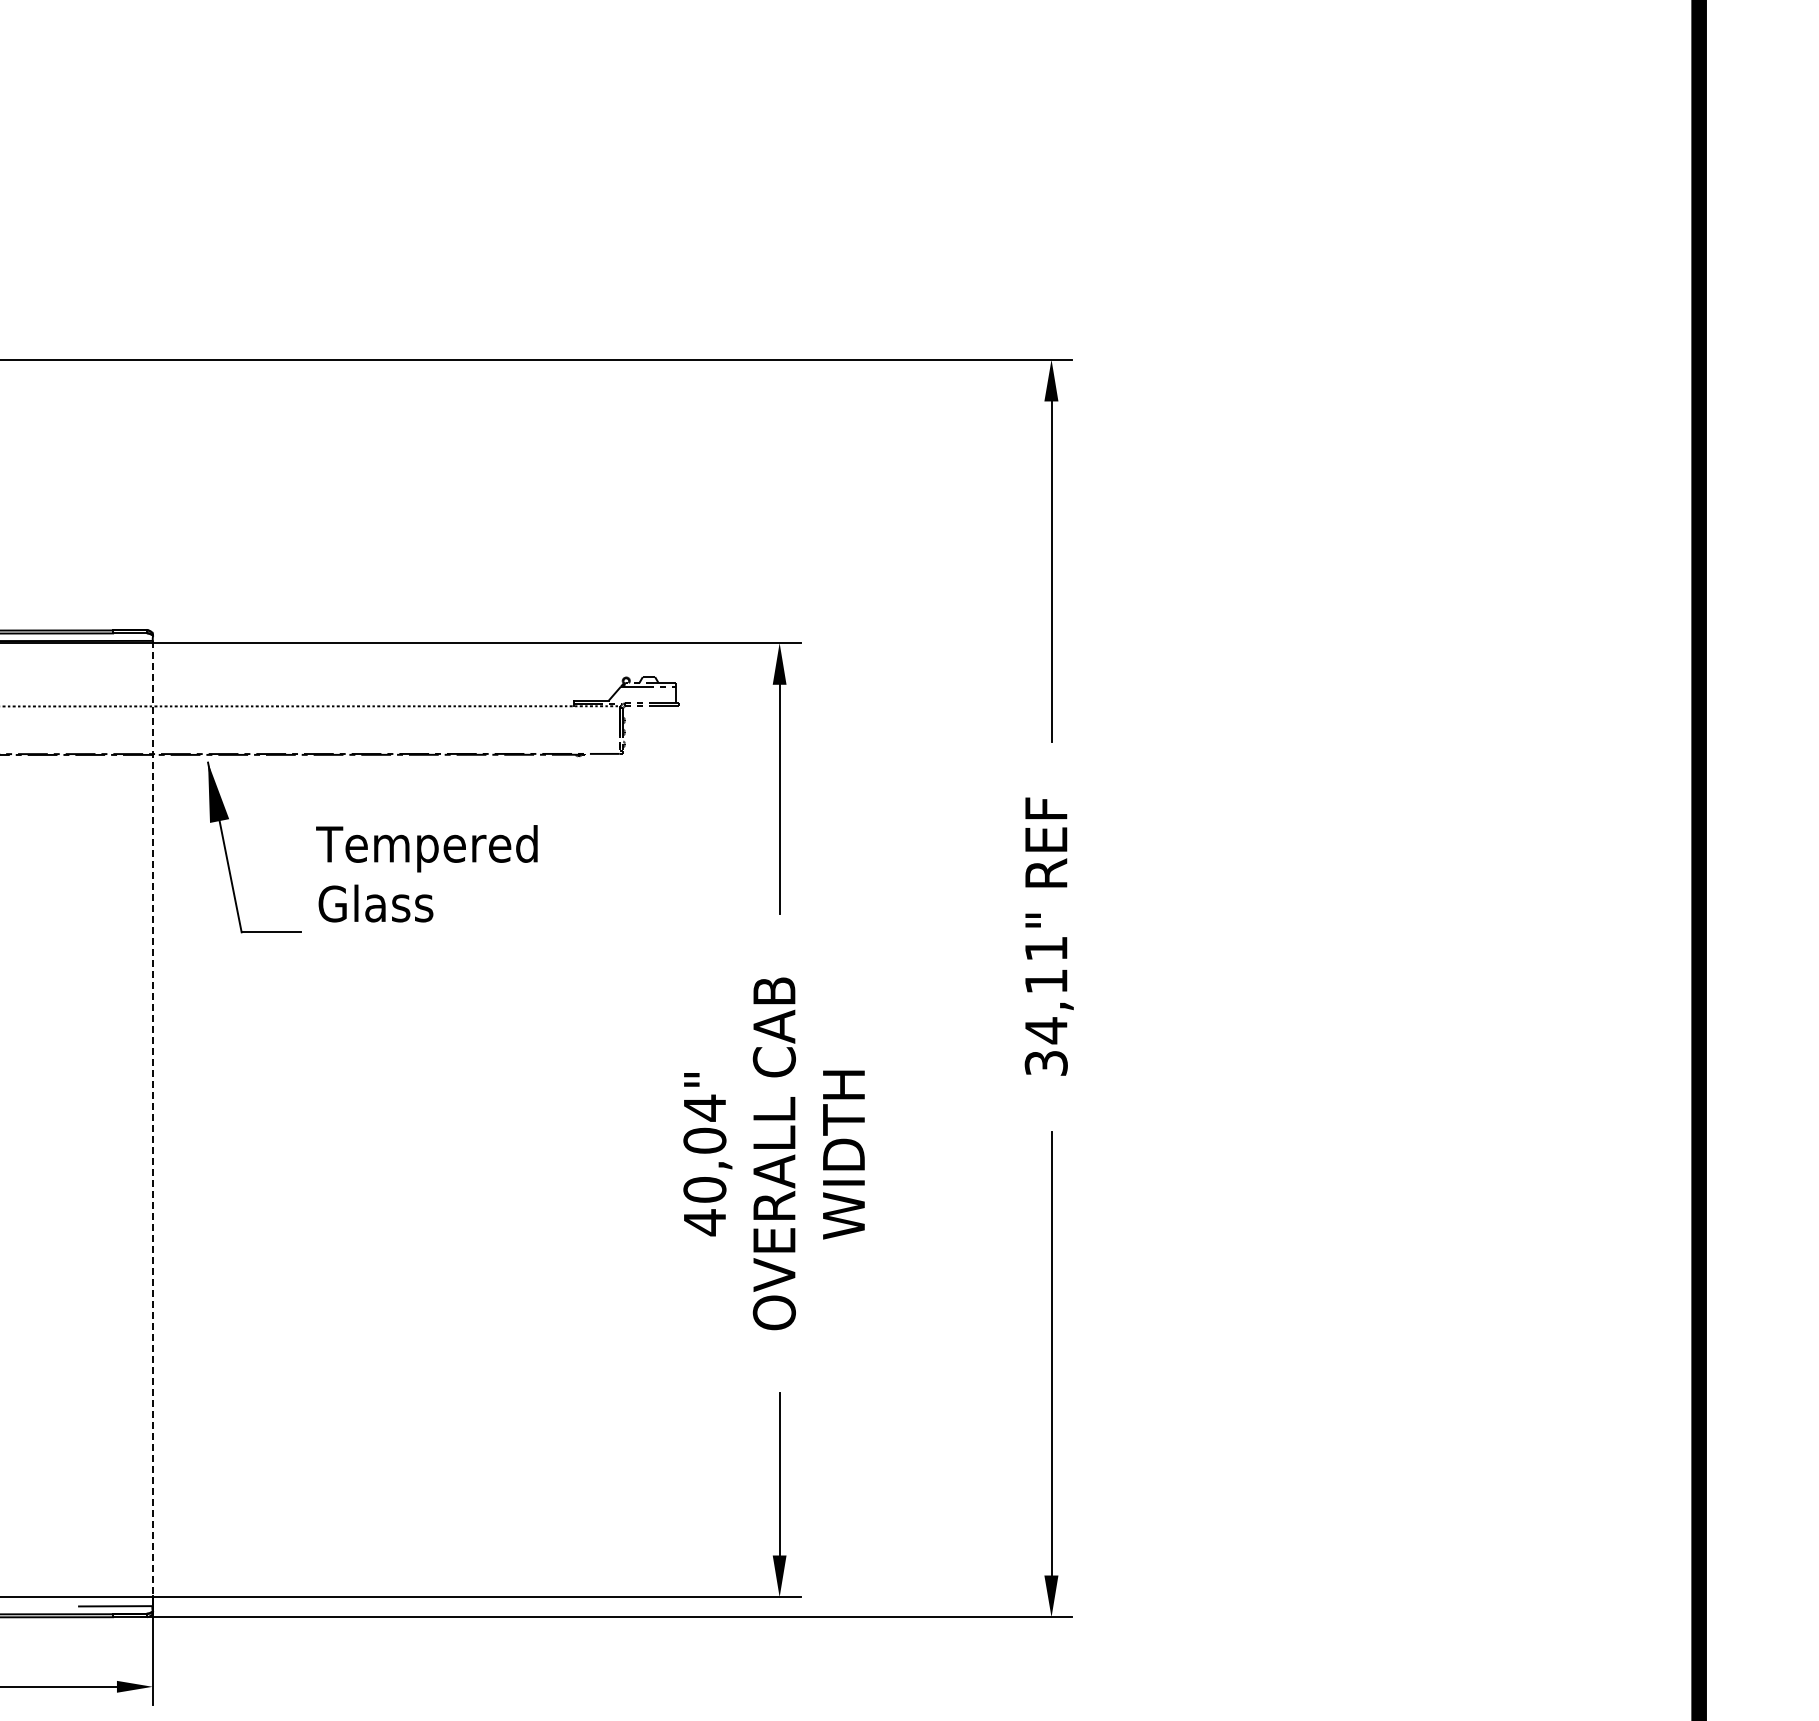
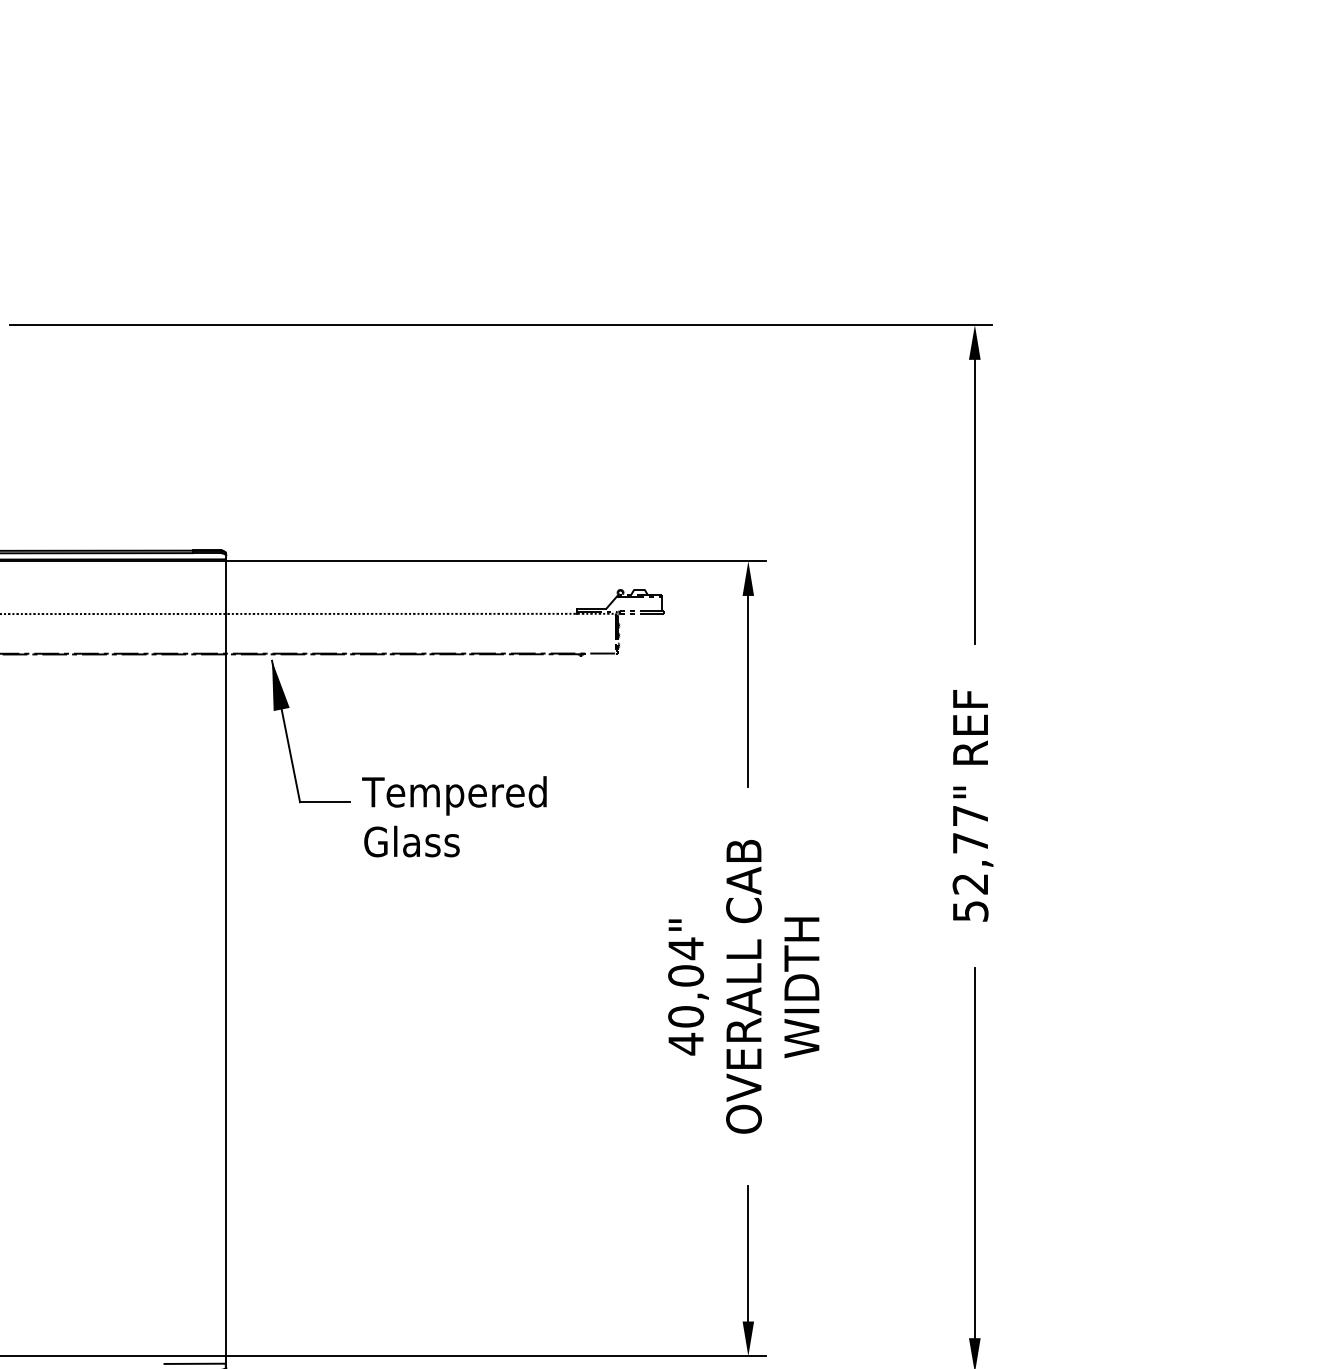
text: (426, 873) -> (454, 816), moved
text: (1045, 1005) -> (969, 863), 34,11" -> 52,77"
line: (152, 1123) -> (225, 961), dashed -> solid

